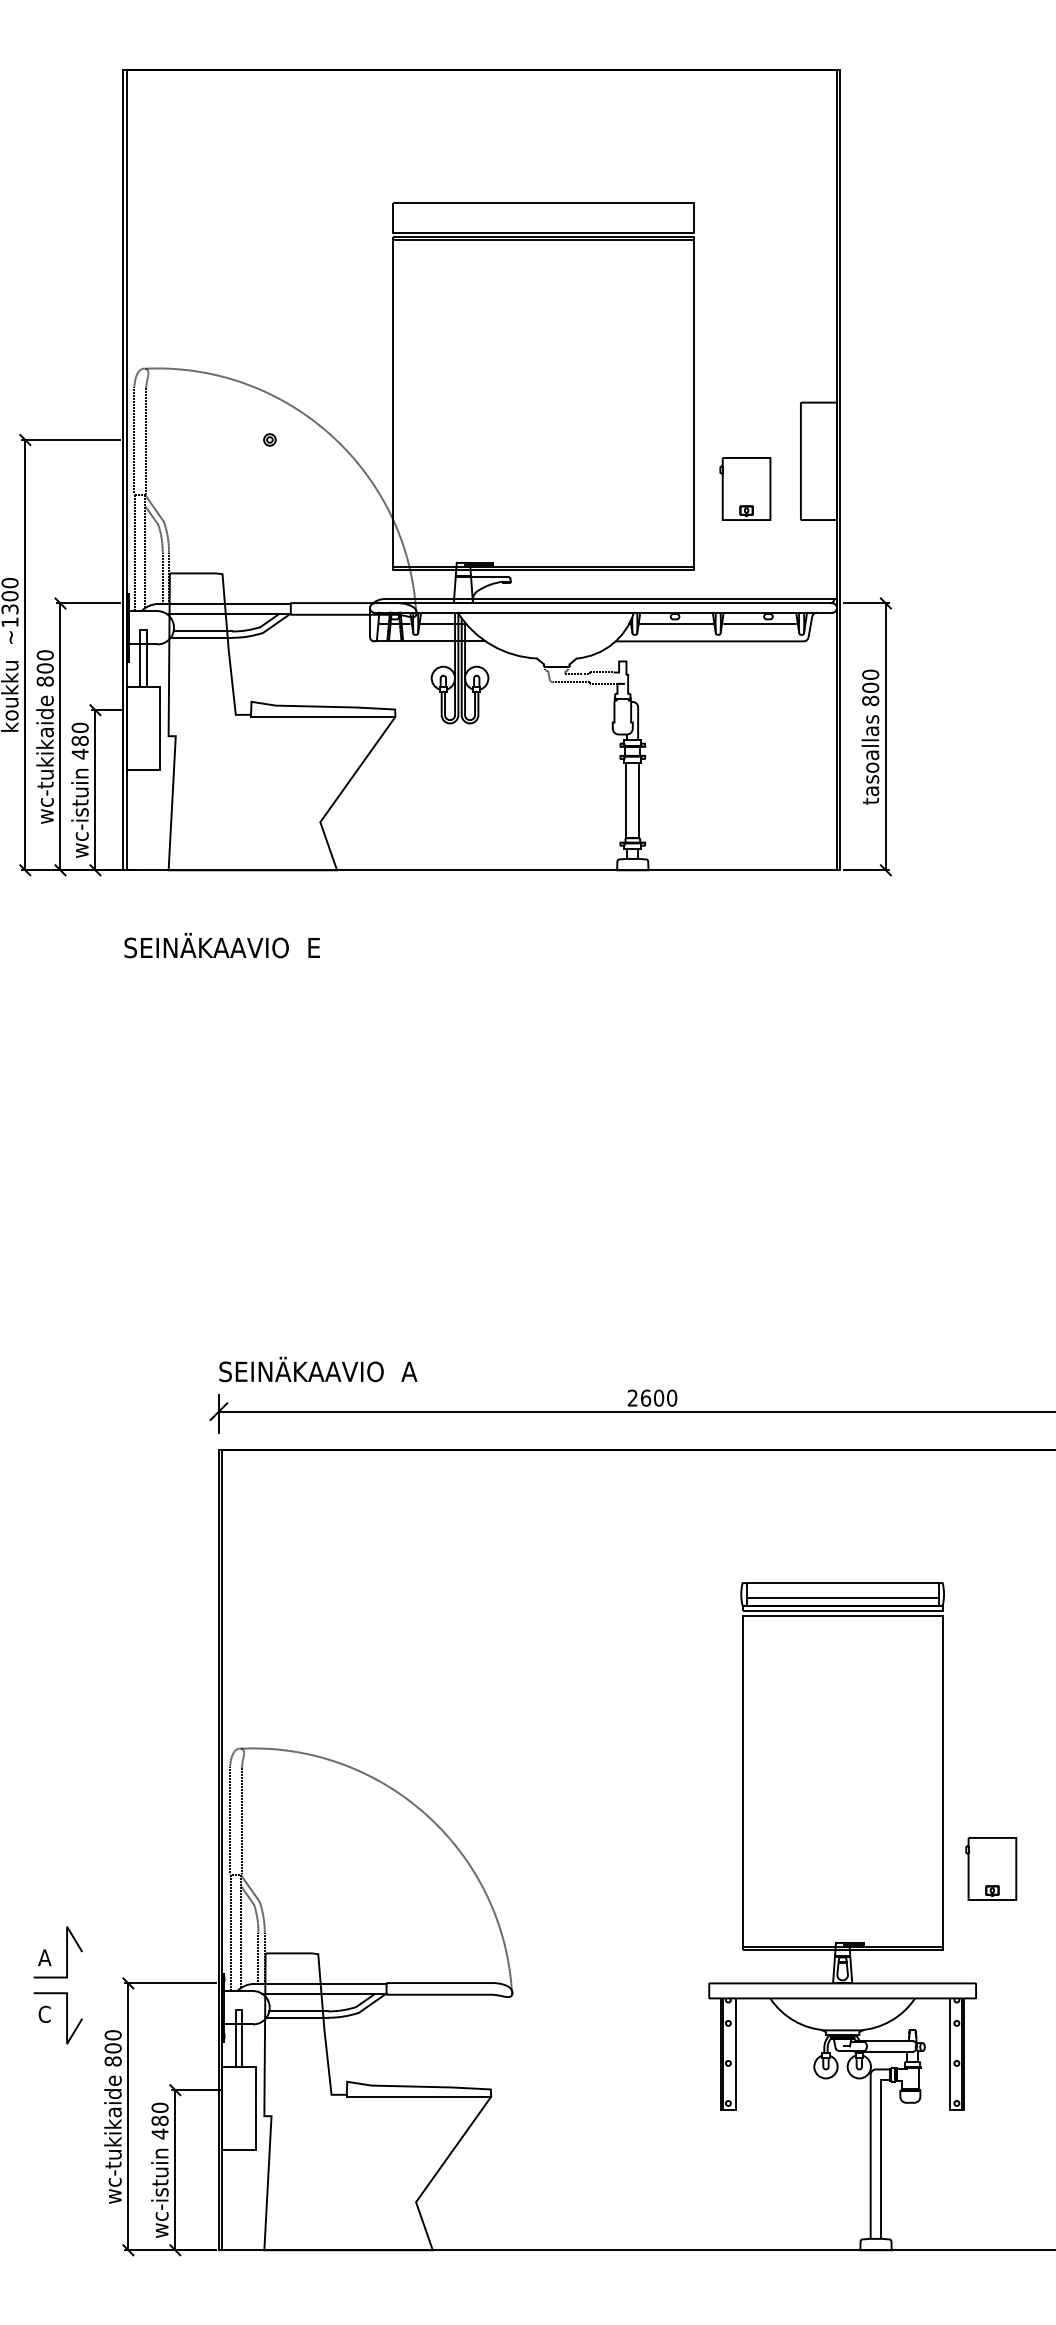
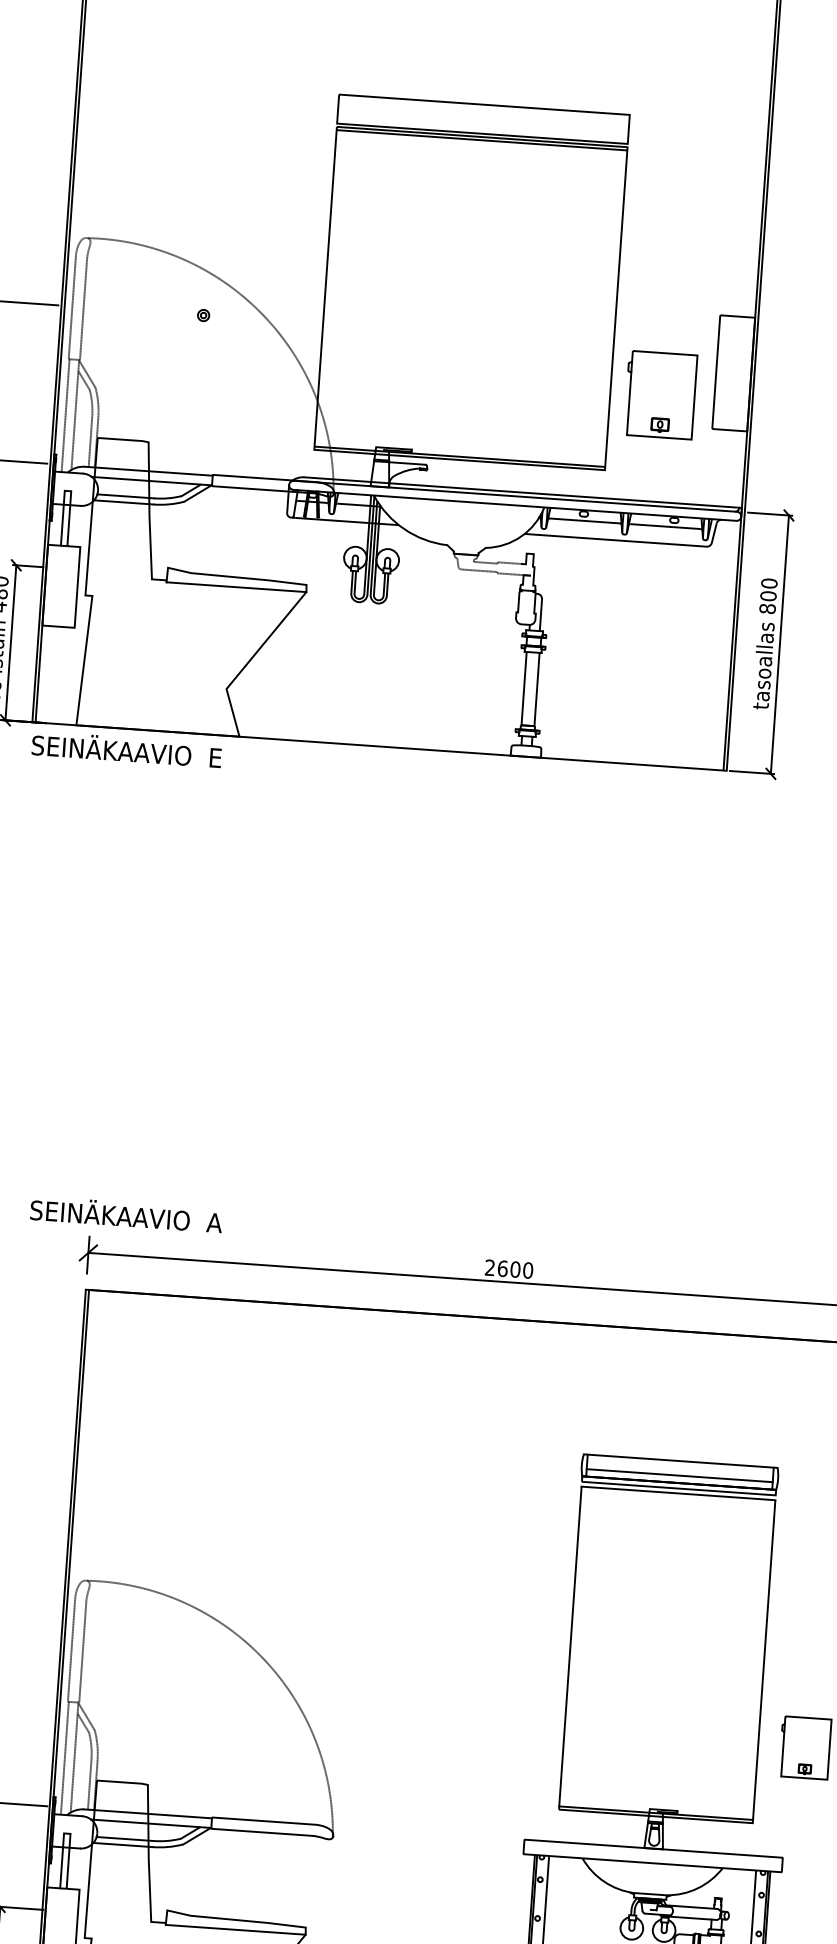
part: (745, 488) -> (660, 394), size x1.4
text: (221, 945) -> (126, 749), moved
text: (318, 1369) -> (126, 1214), moved

